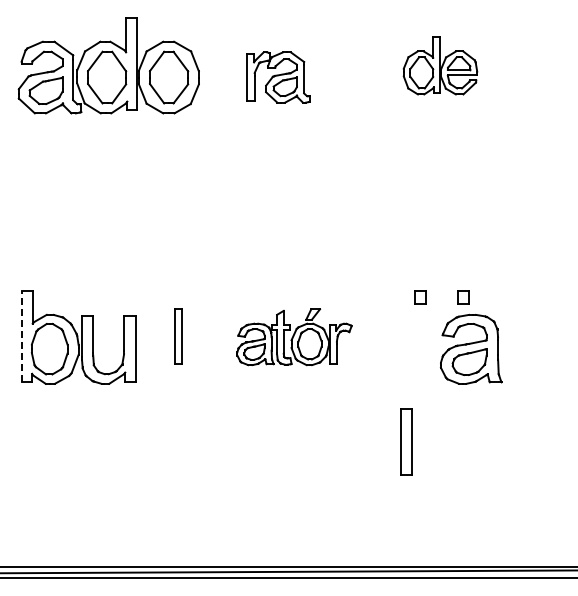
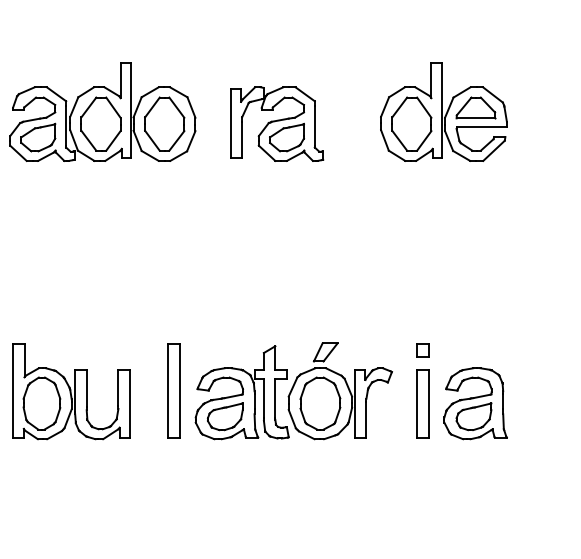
part: (440, 65) -> (443, 111), size x1.67
part: (278, 77) -> (277, 124), size x1.43
part: (463, 297) -> (467, 350), removed
line: (21, 336) -> (12, 390), dashed -> solid
part: (178, 336) -> (174, 390), size x1.67
part: (294, 336) -> (293, 390), size x1.67
part: (406, 441) -> (423, 402), moved

